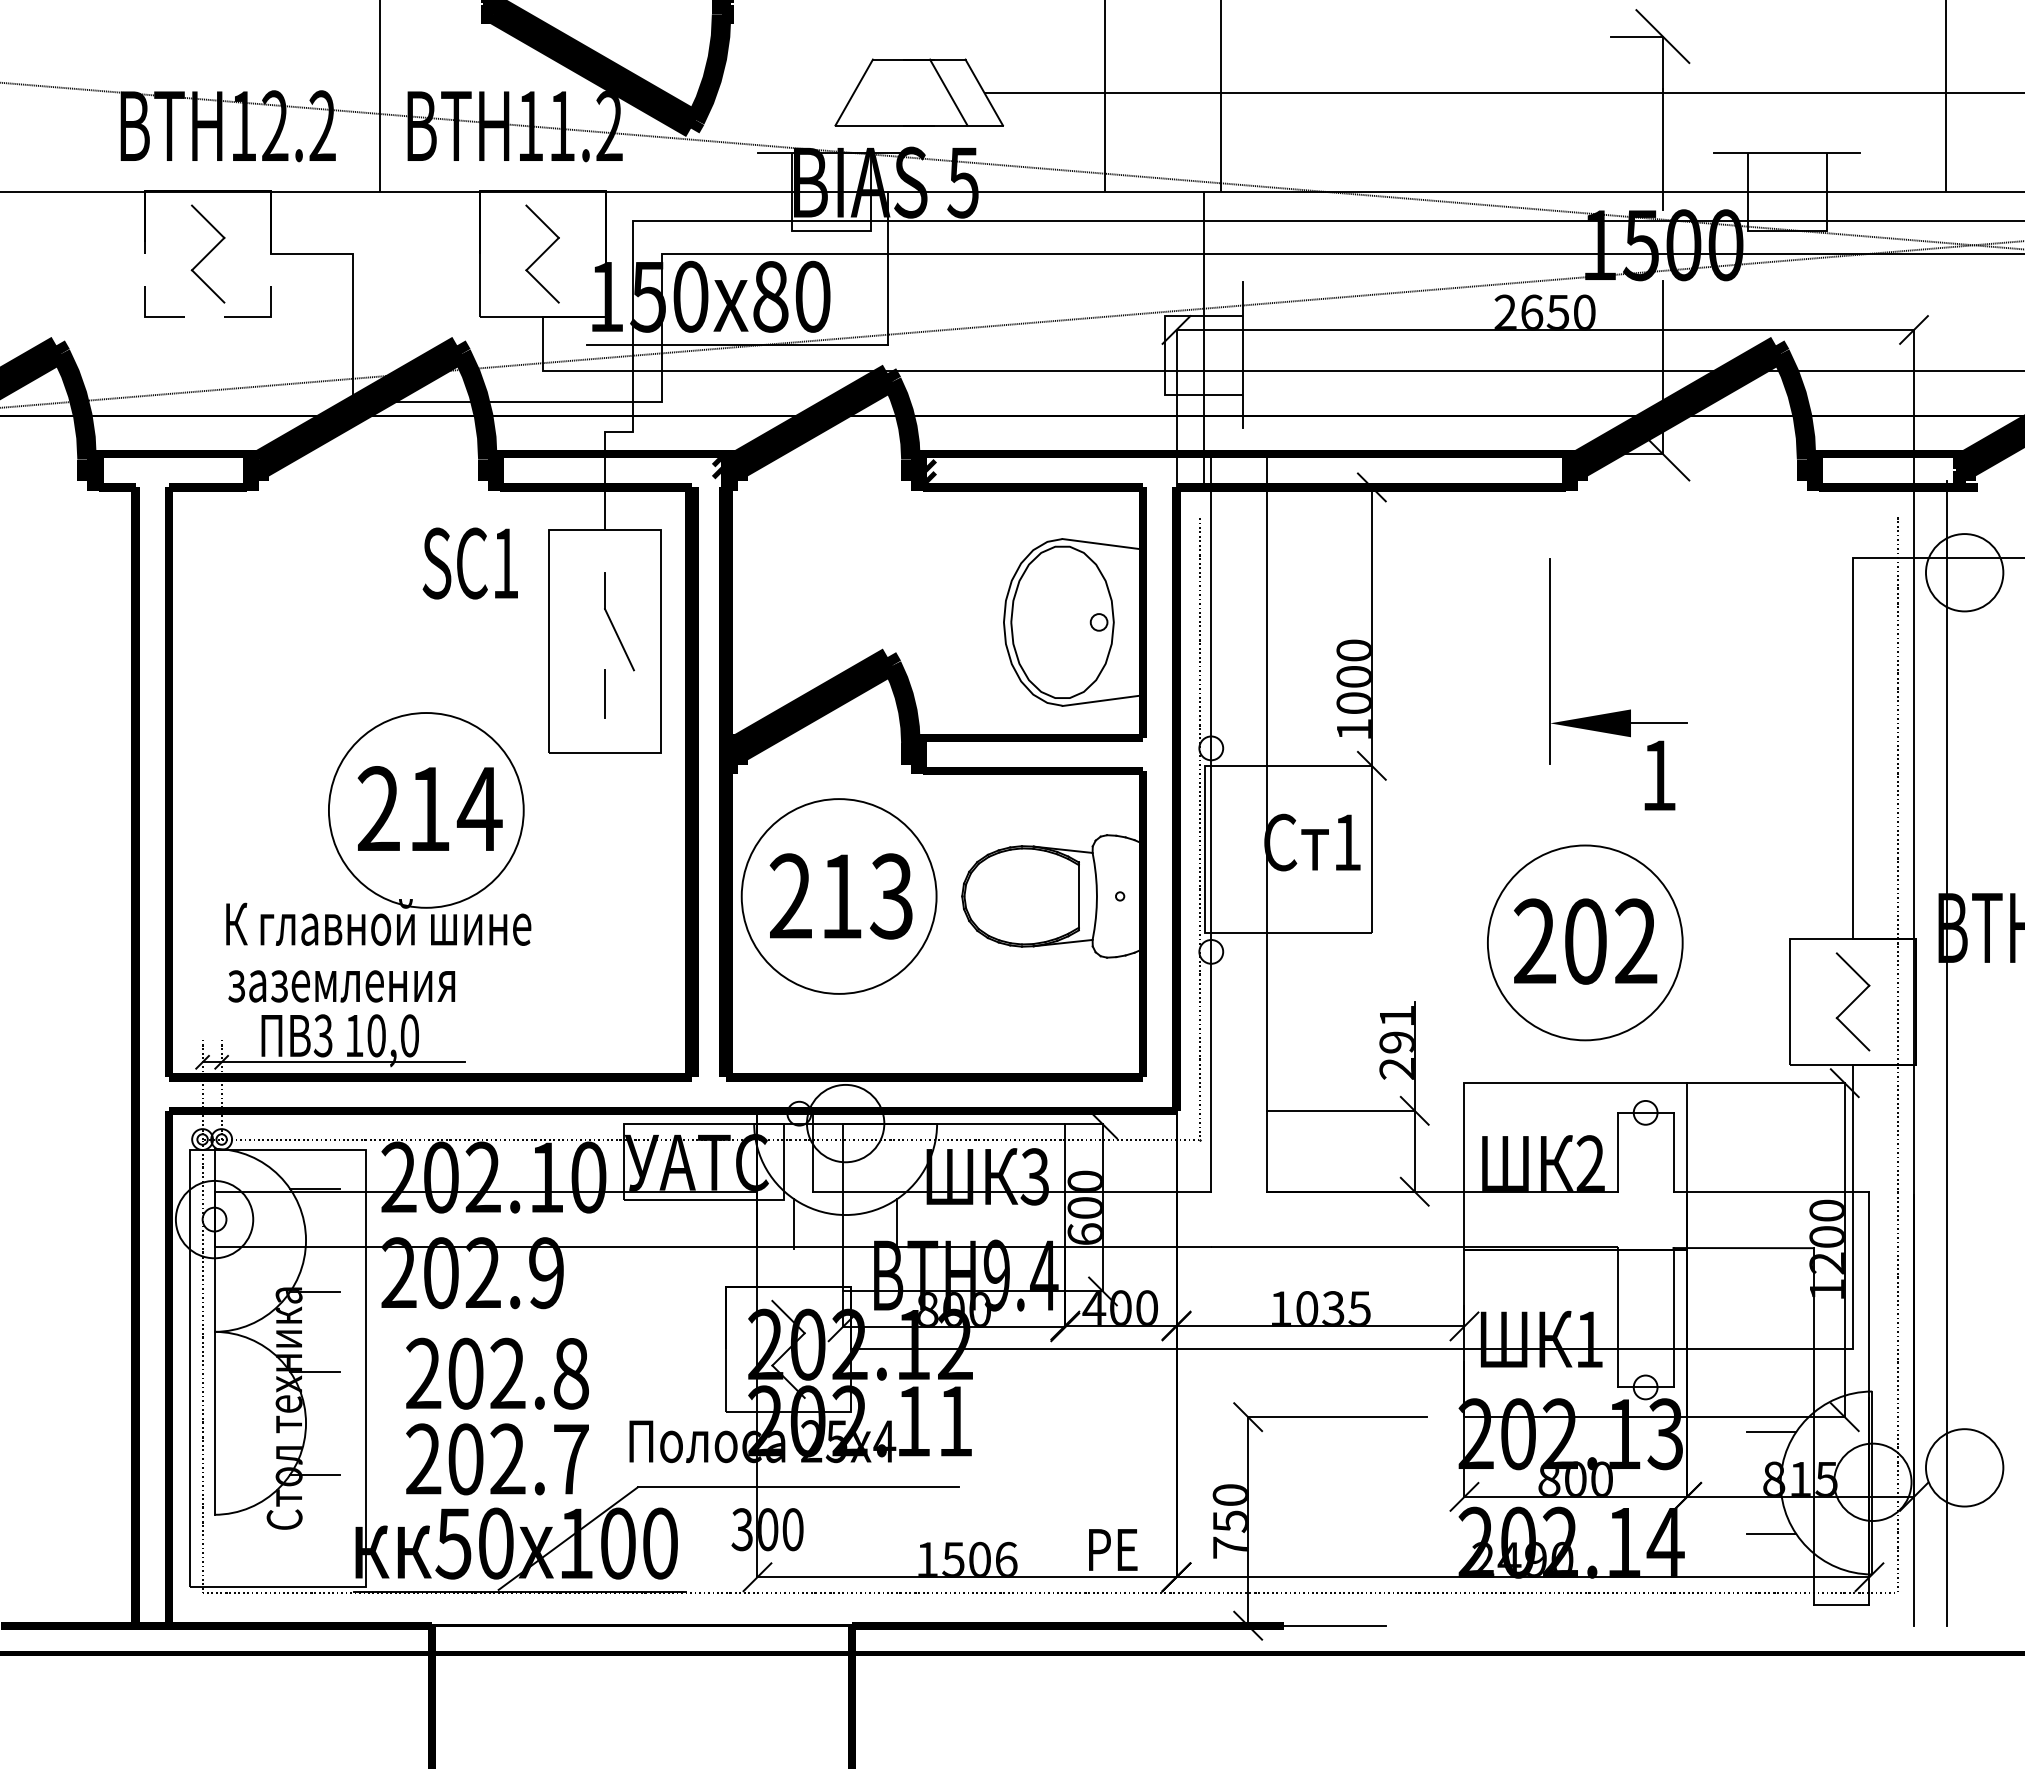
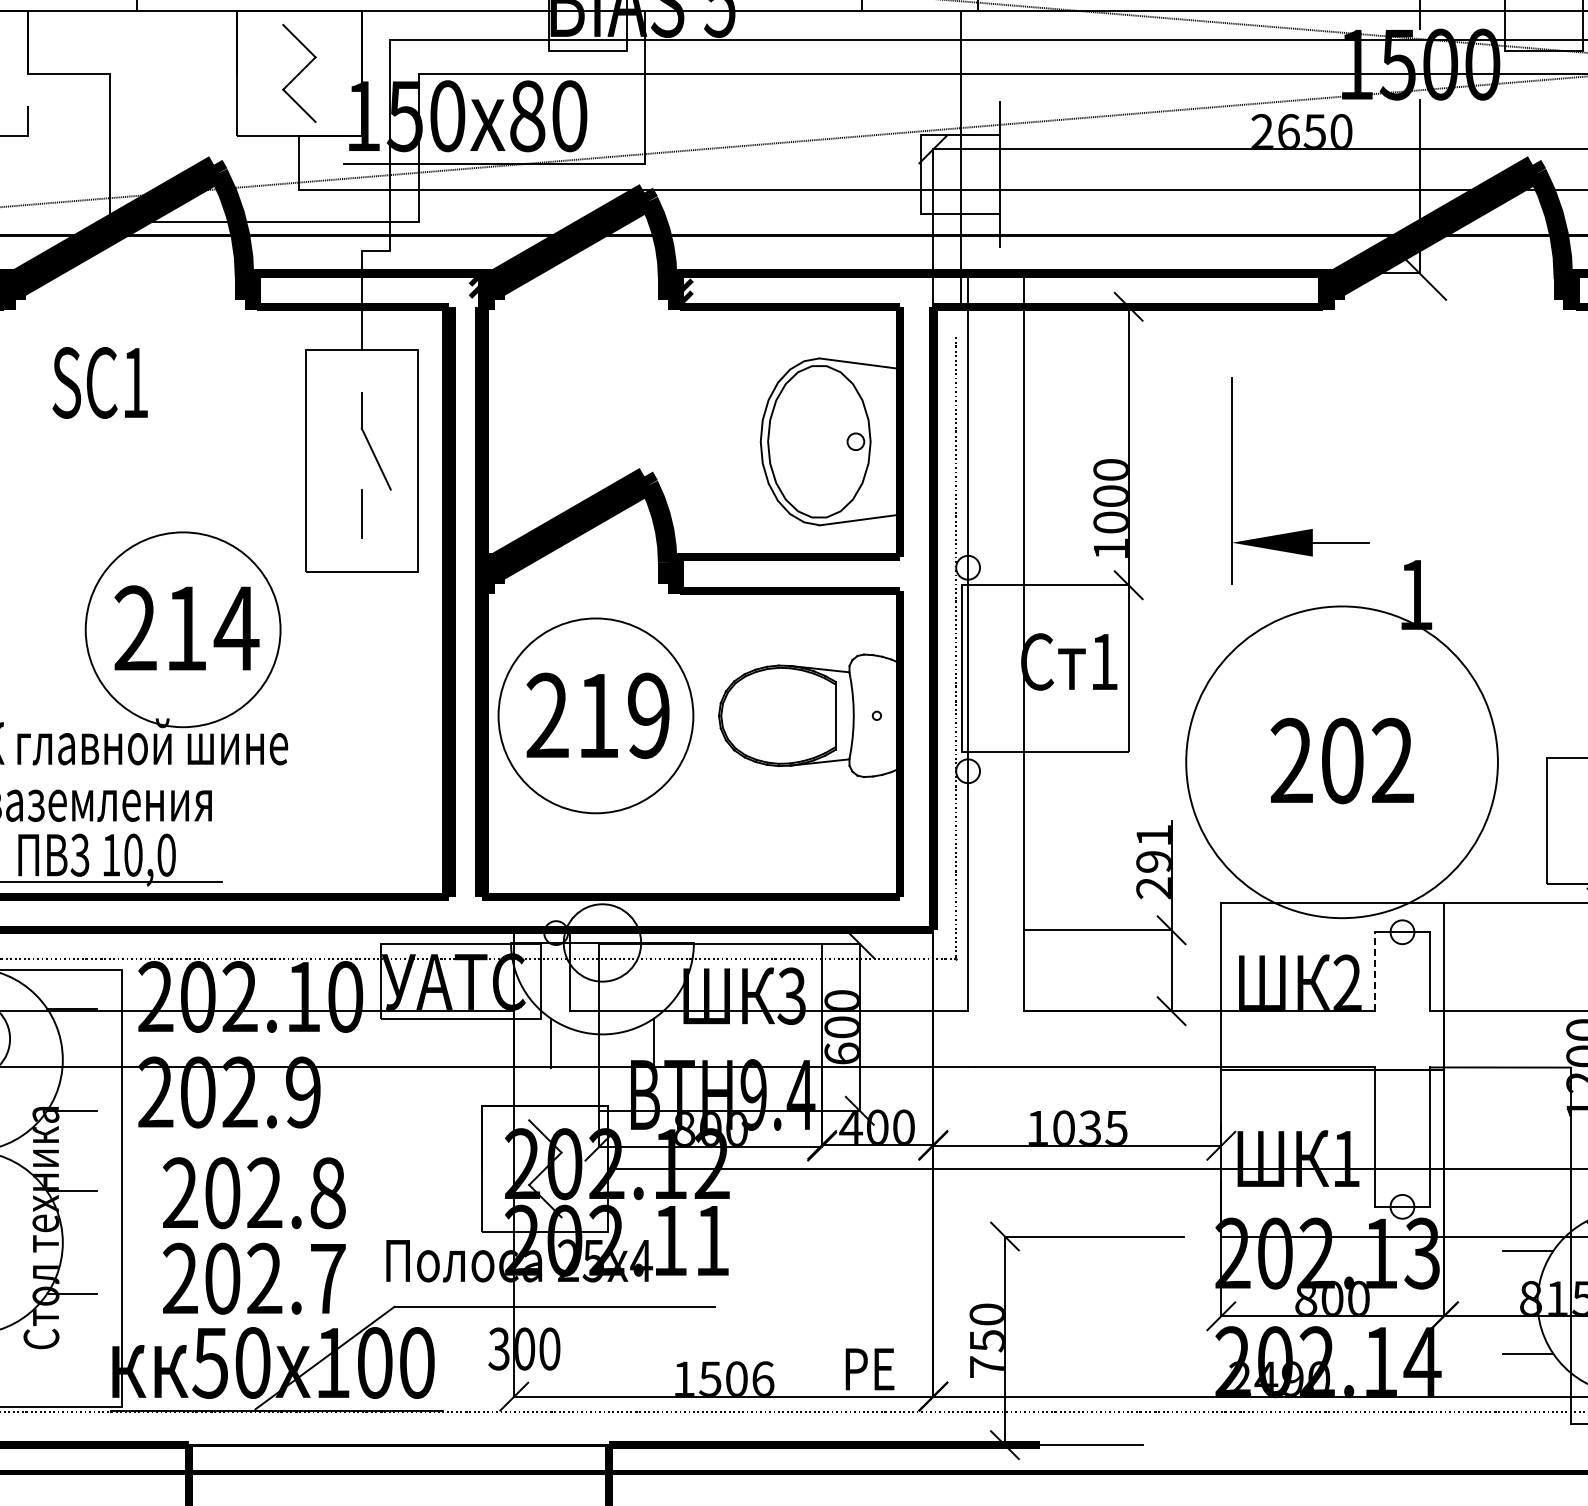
text: (469, 563) -> (99, 382), moved
part: (1628, 709) -> (1310, 528), moved
text: (891, 896) -> (648, 715), 213 -> 219
circle: (1584, 942) -> (1341, 761), size x1.6
line: (1617, 1151) -> (1374, 970), solid -> dashed

